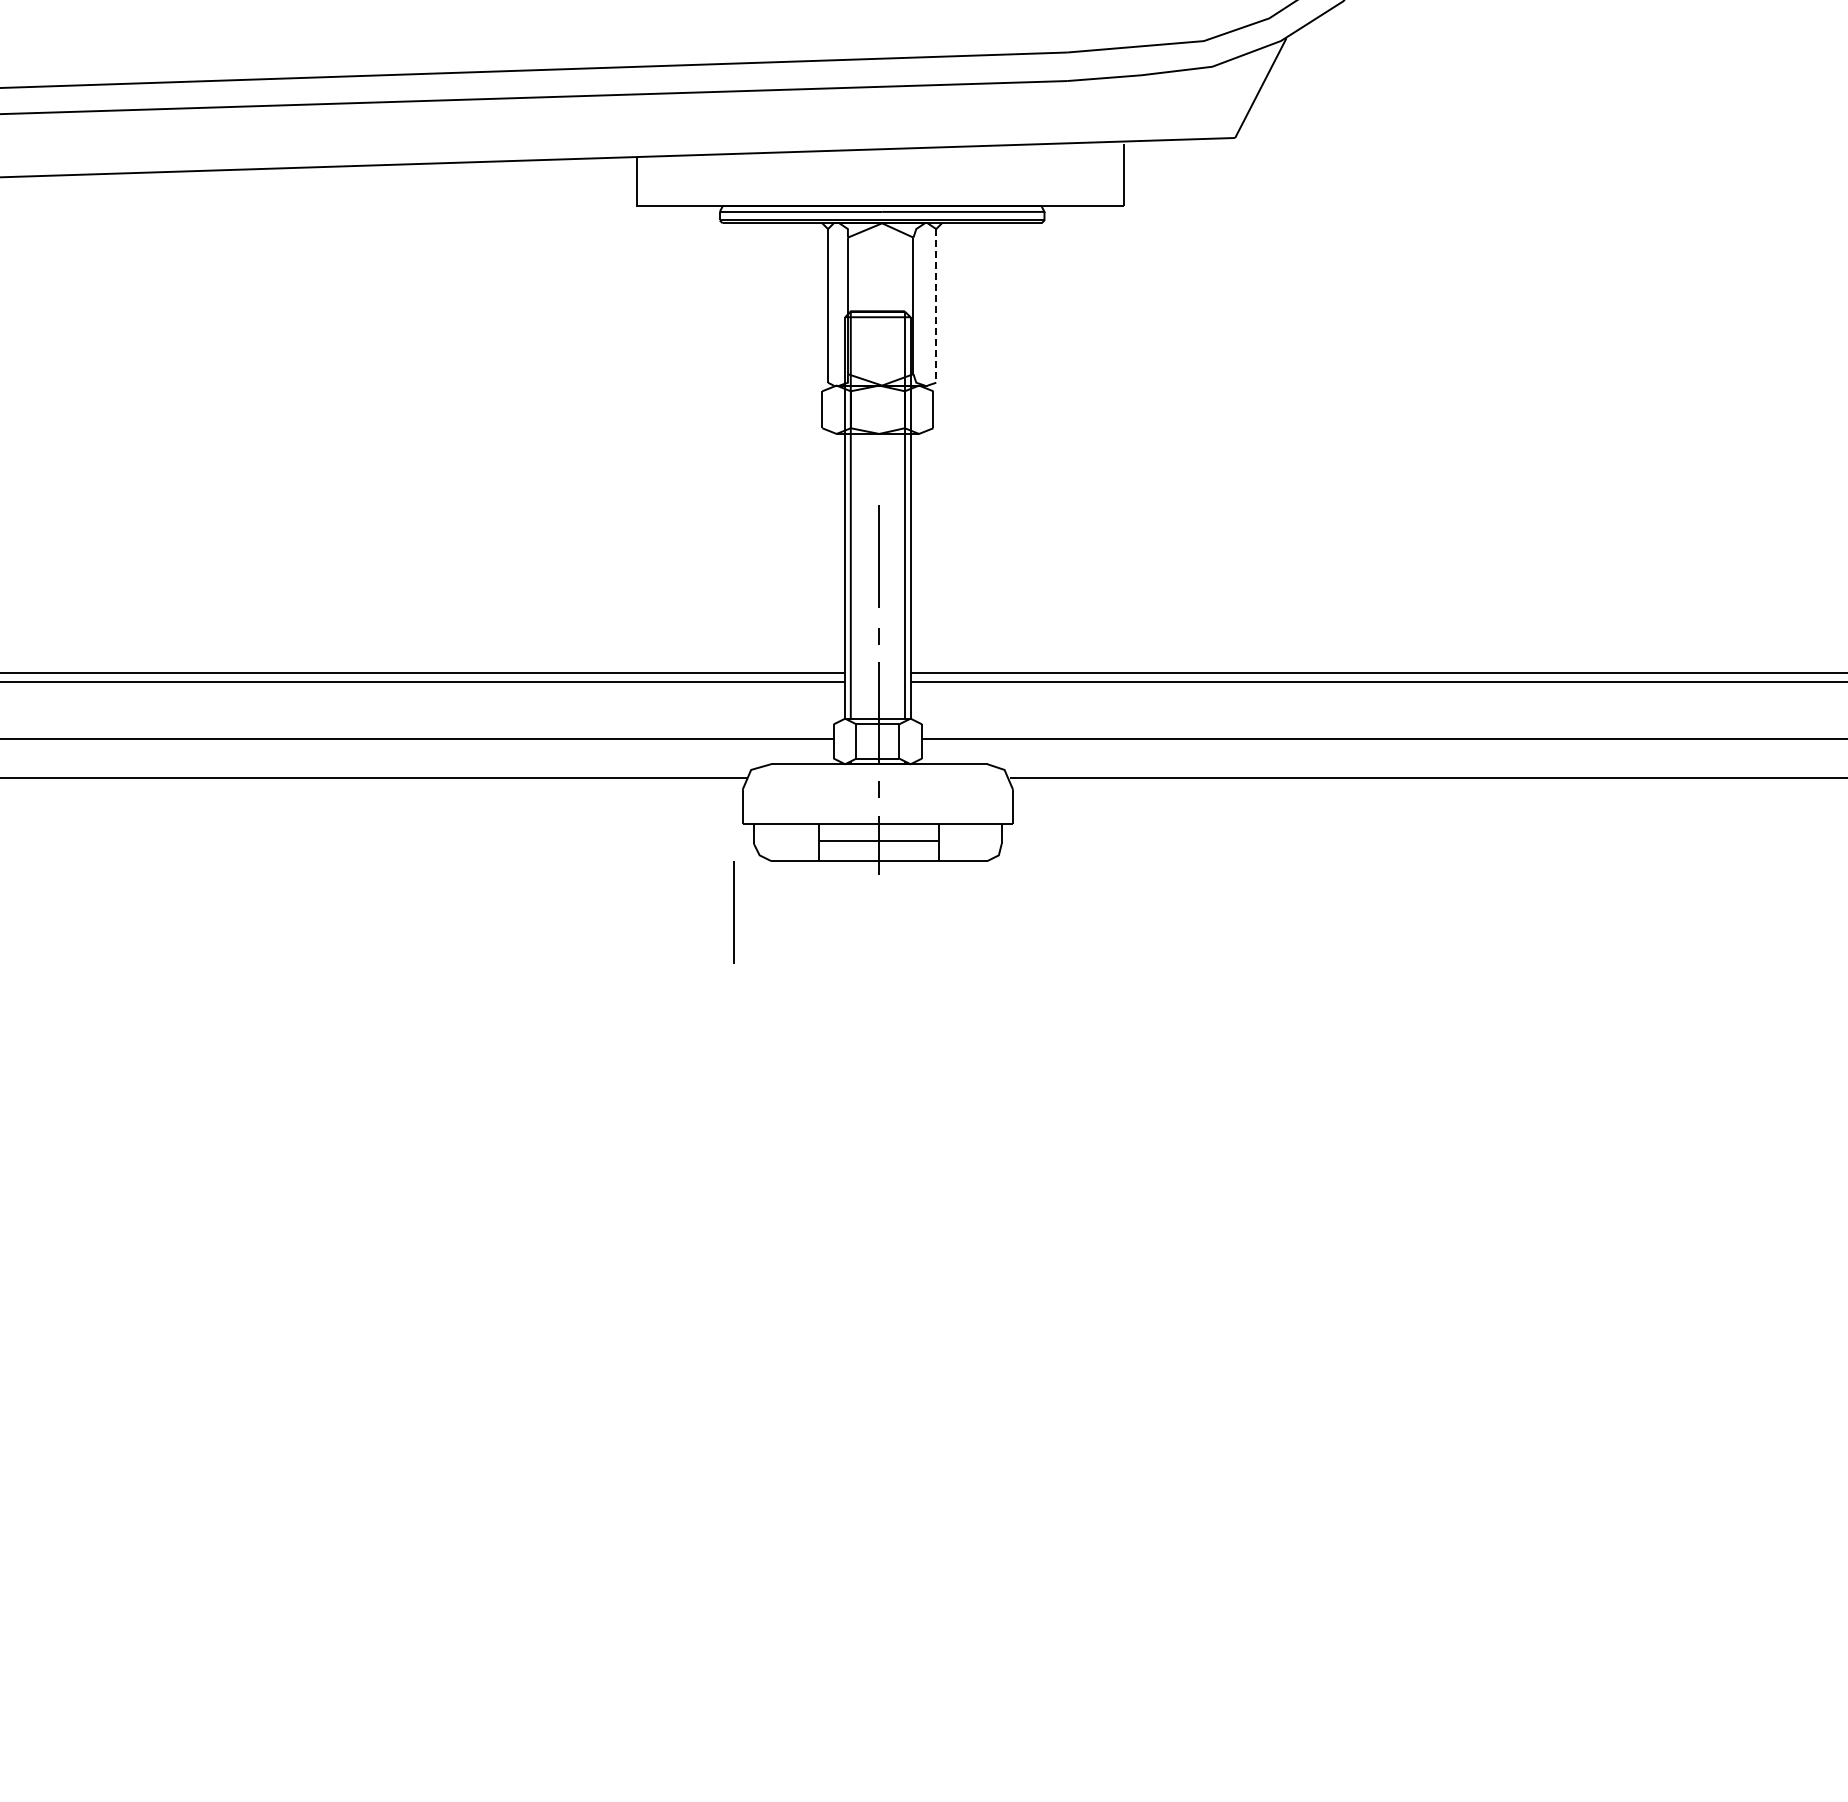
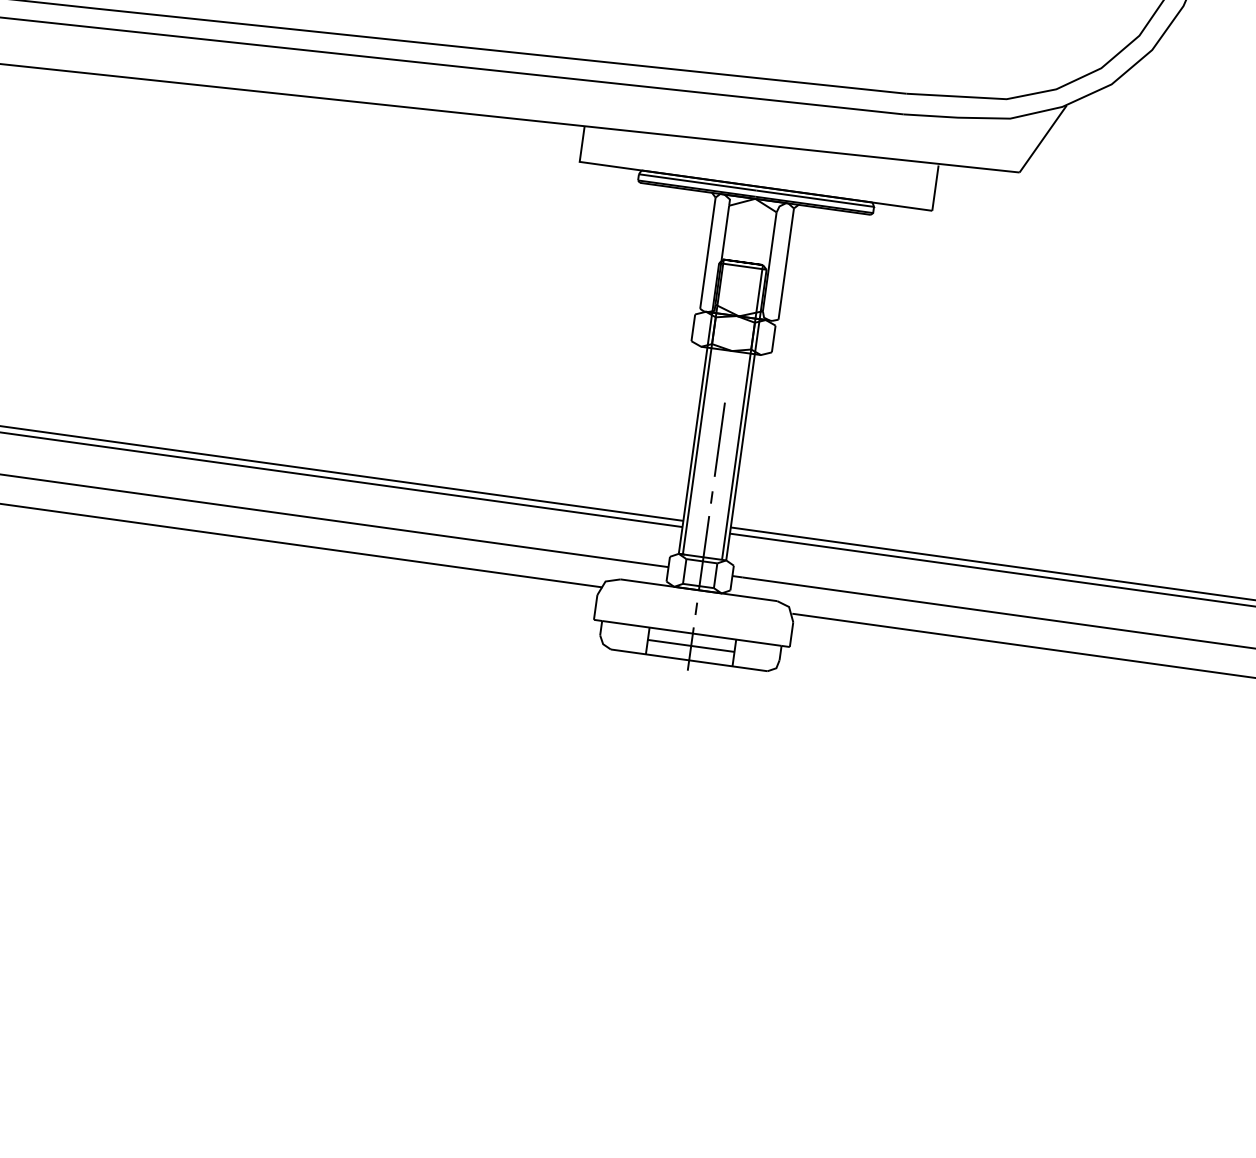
line: (936, 305) -> (786, 263), dashed -> solid
line: (733, 912) -> (578, 682), removed

